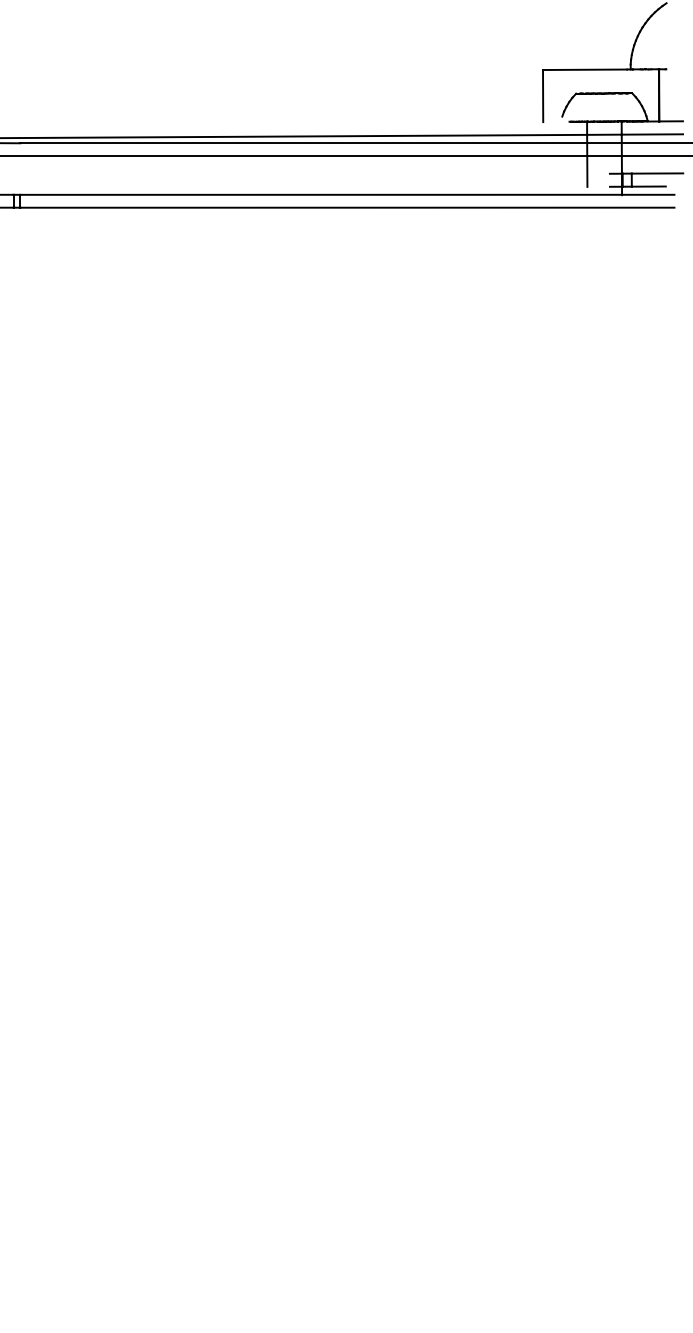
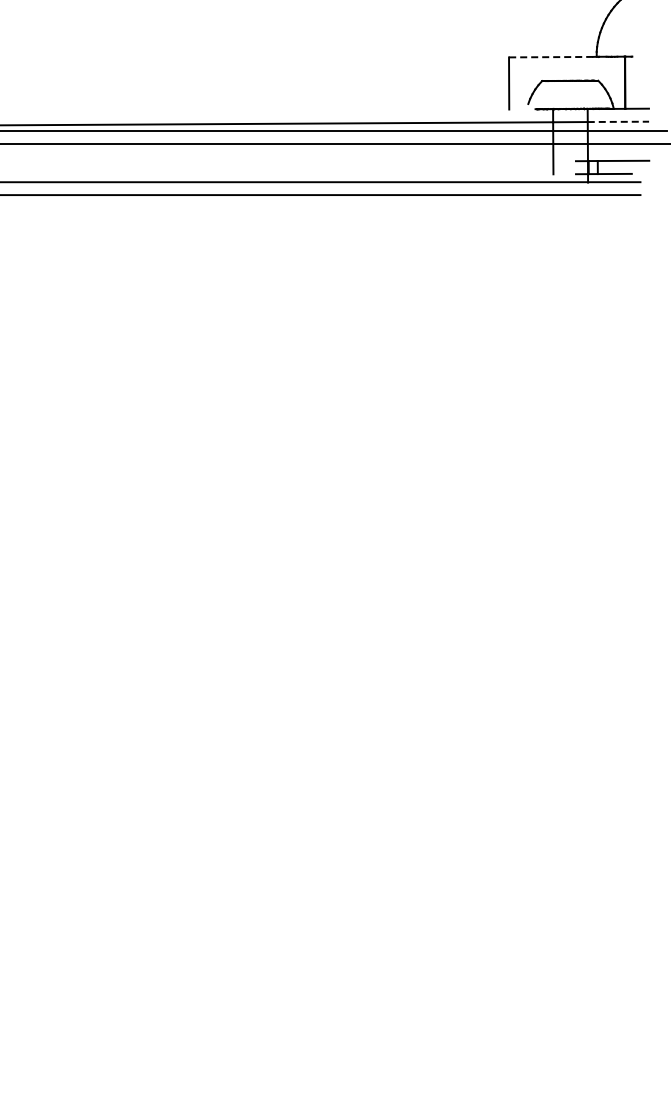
line: (584, 69) -> (550, 56), solid -> dashed
line: (652, 134) -> (618, 121), solid -> dashed

